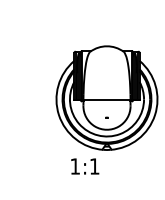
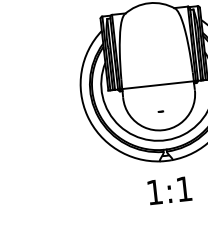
text: (85, 166) -> (170, 190), moved

